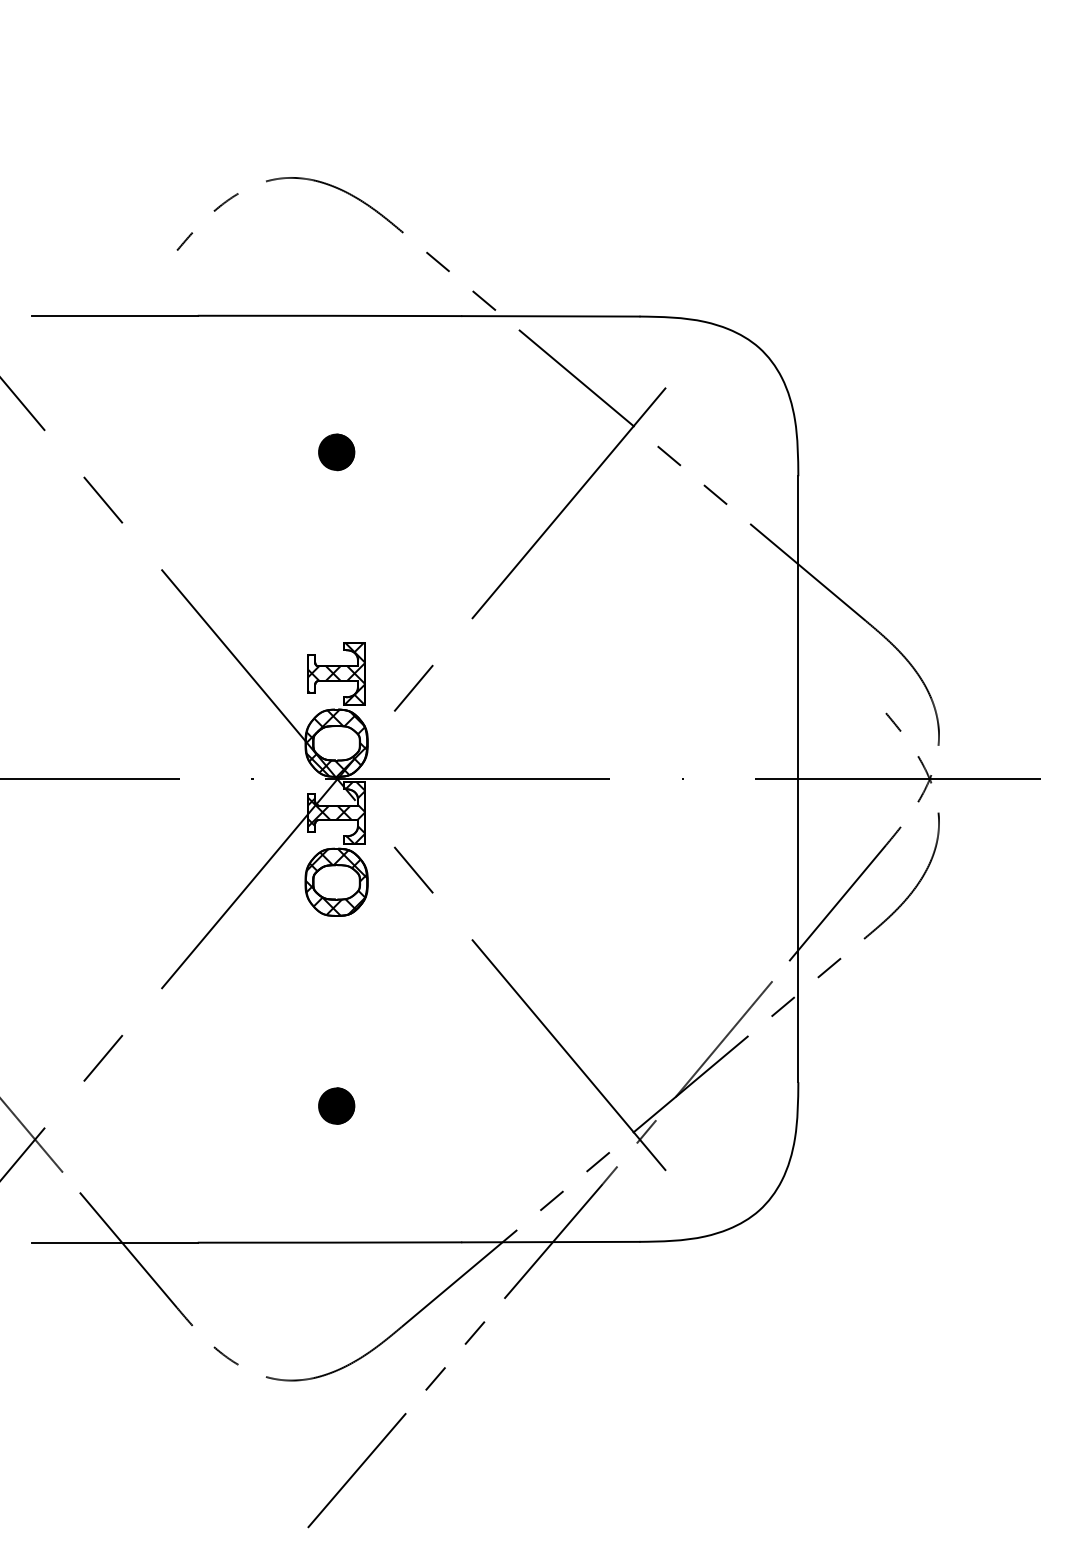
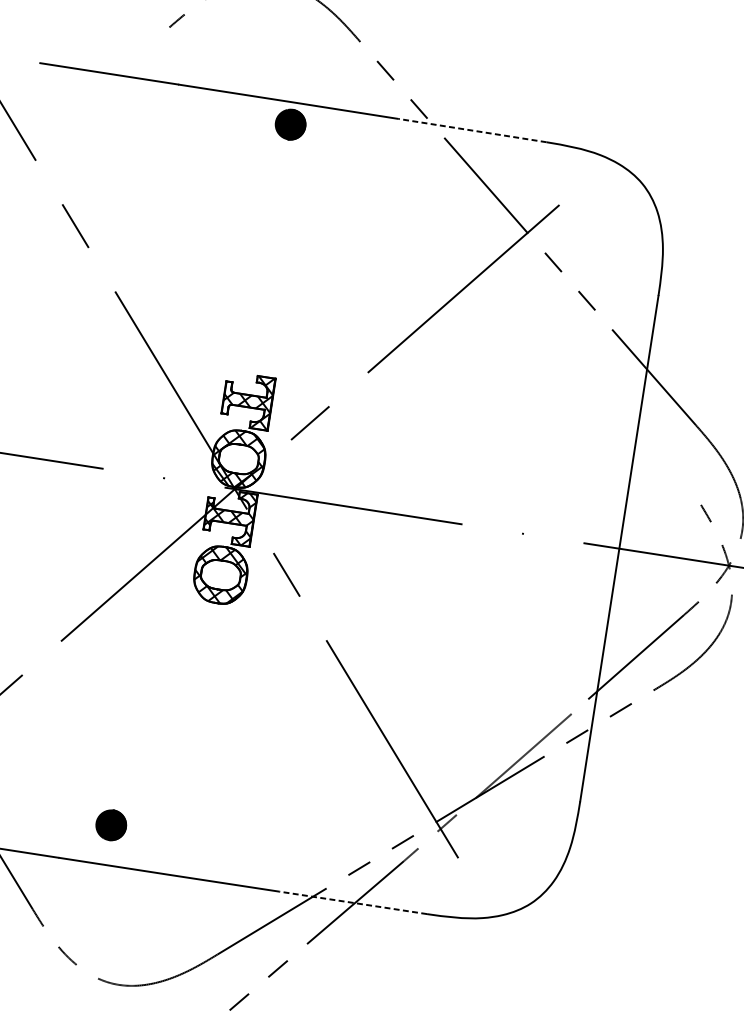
line: (550, 316) -> (472, 130), solid -> dashed
part: (336, 452) -> (290, 124), moved
part: (336, 1105) -> (111, 824), moved
line: (550, 1242) -> (352, 903), solid -> dashed

